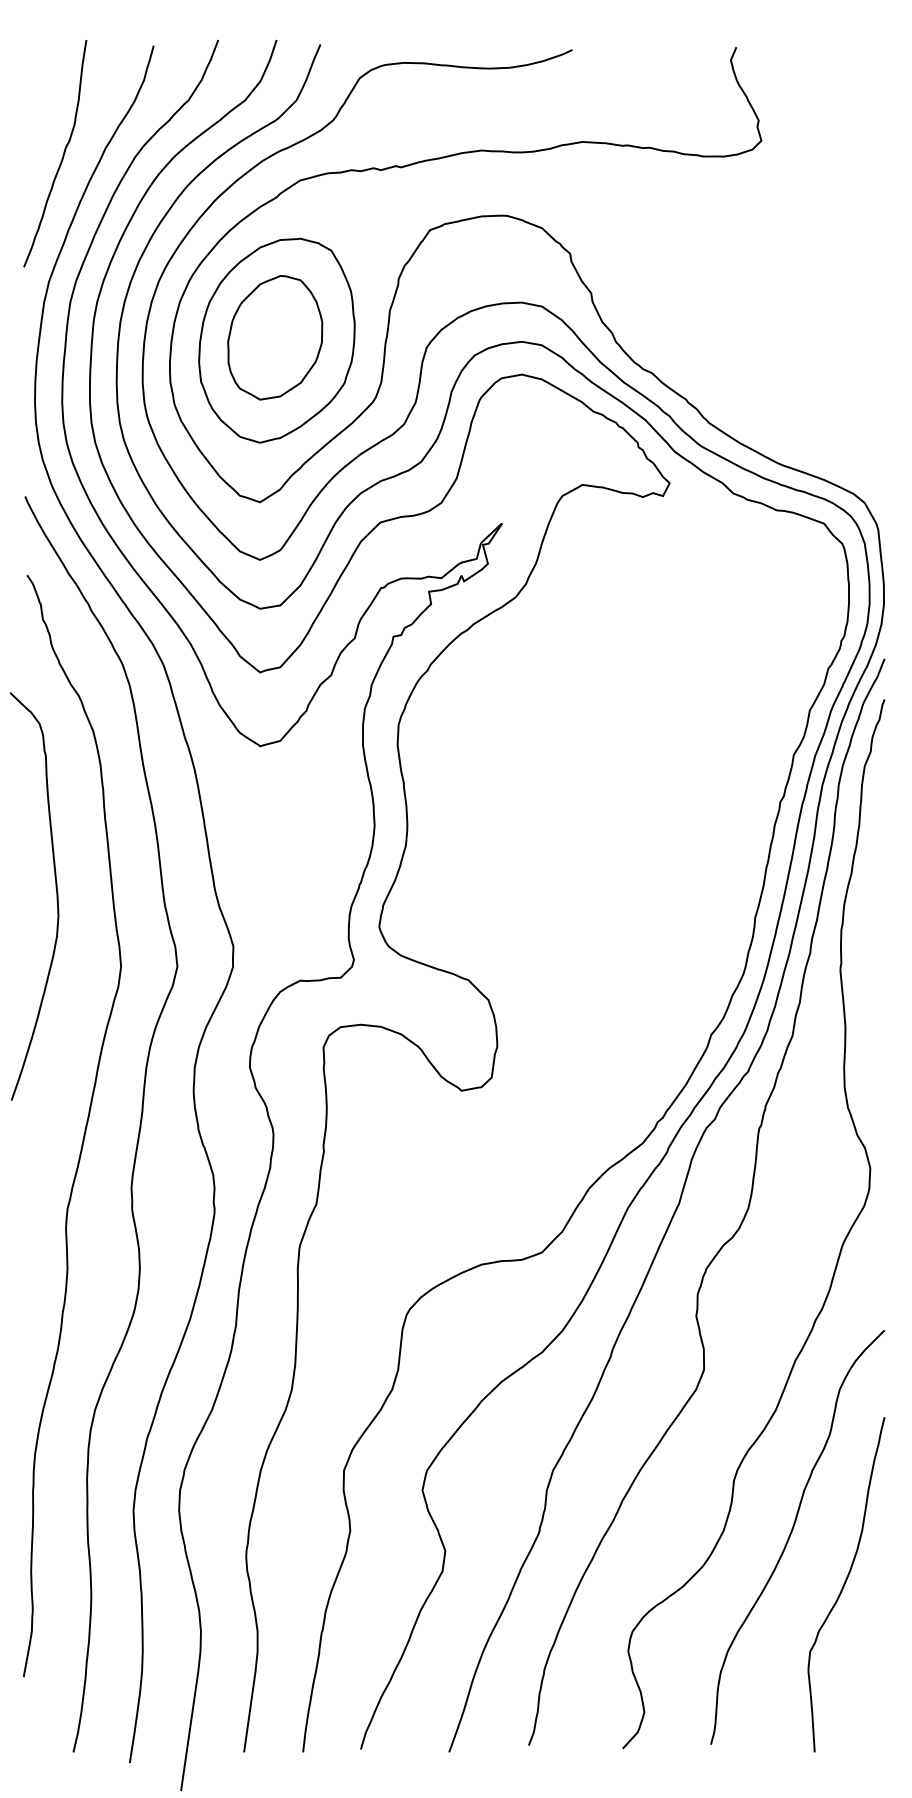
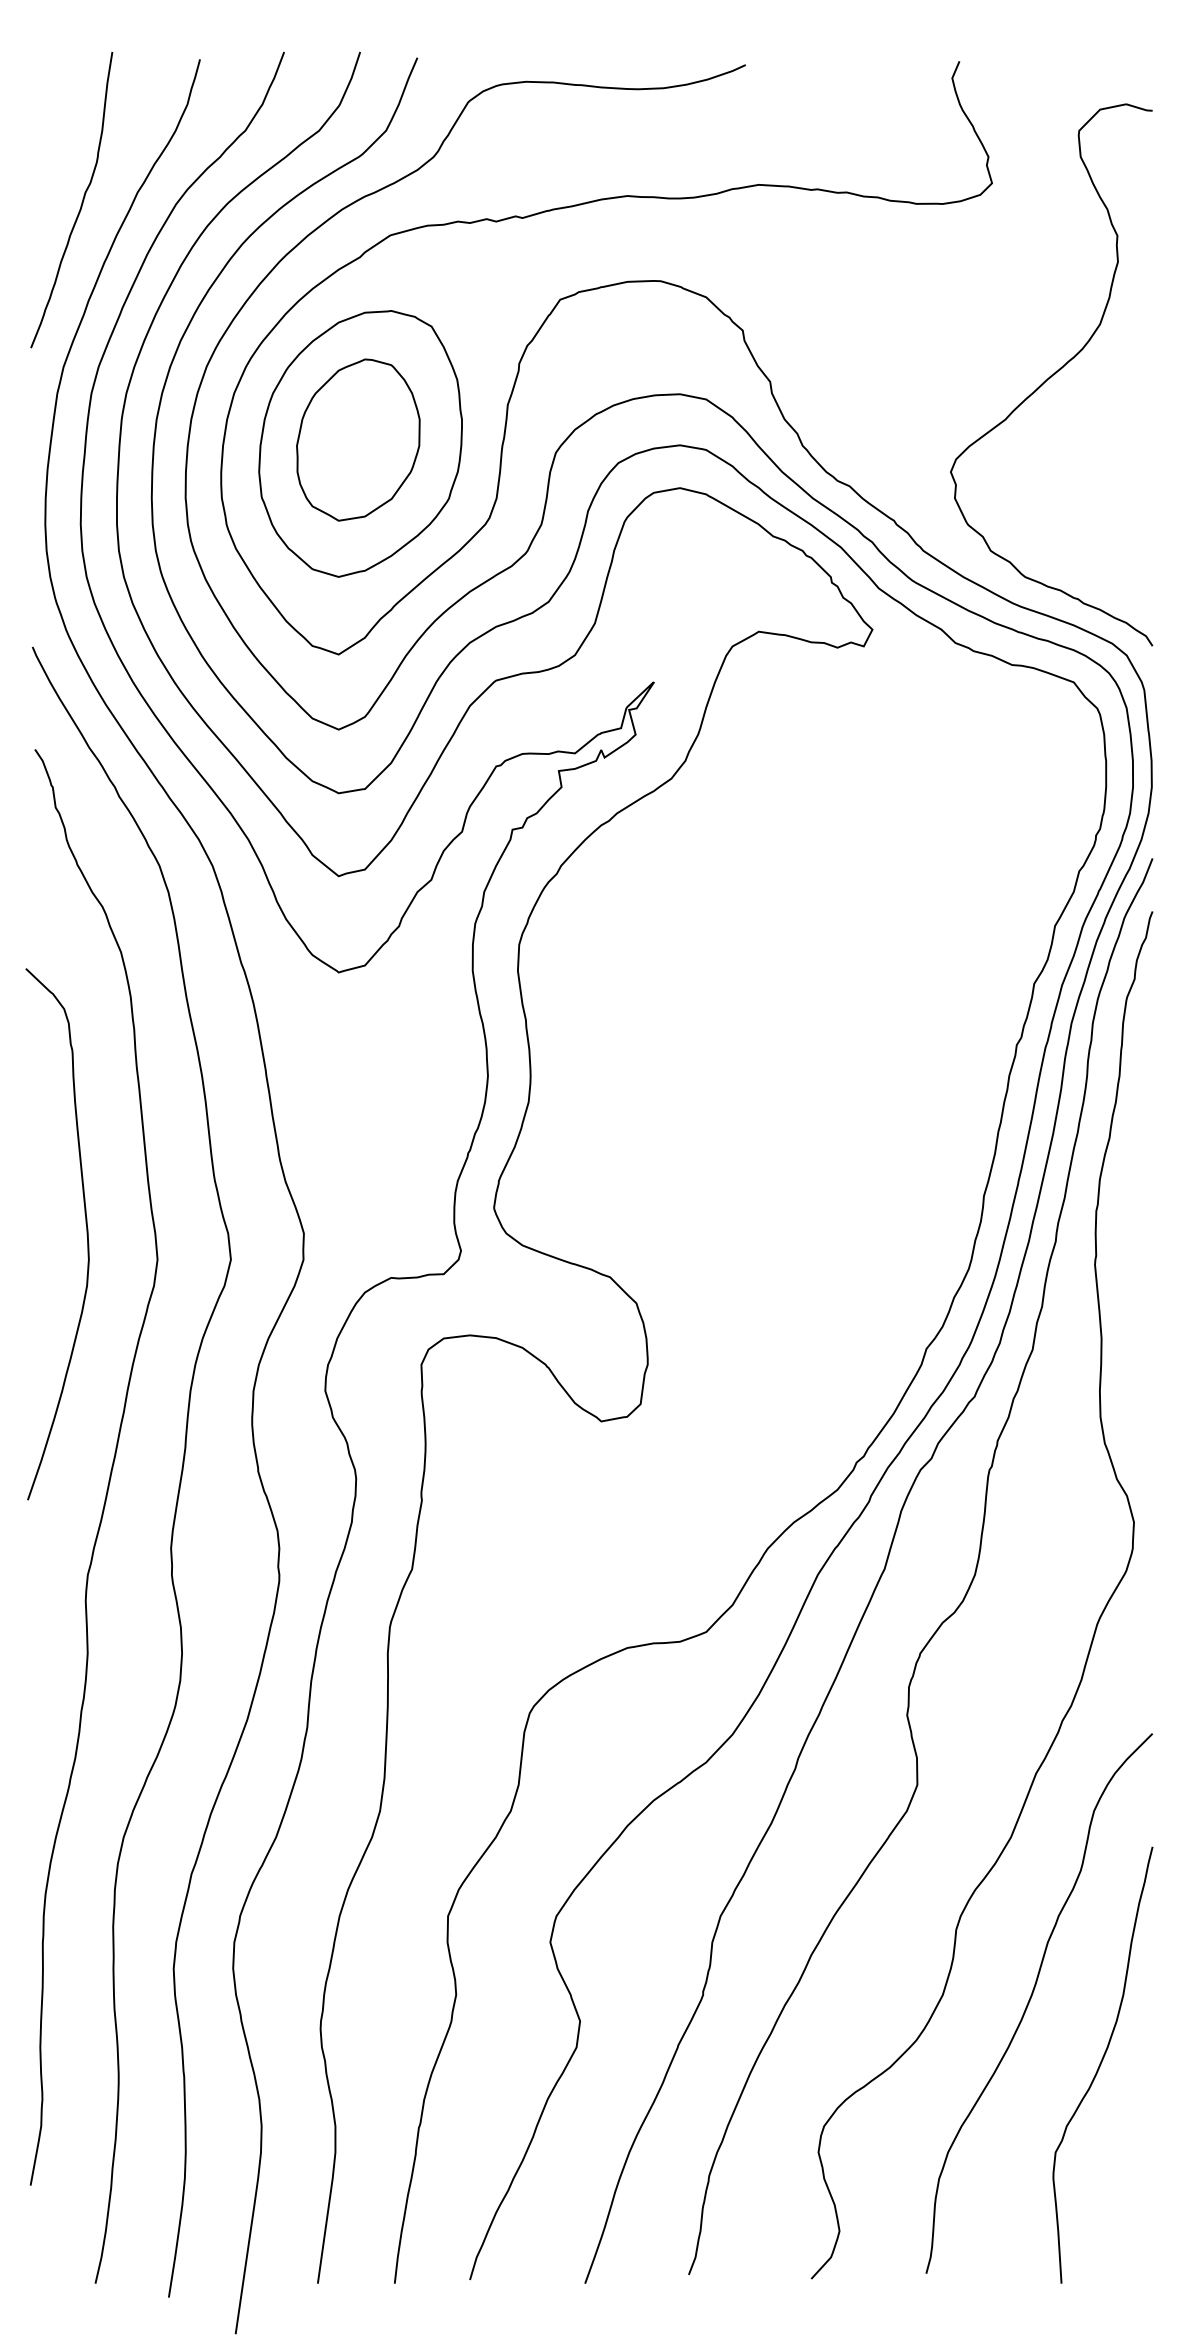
curve: (807, 287) -> (1052, 374), added
curve: (56, 896) -> (86, 1234), moved

